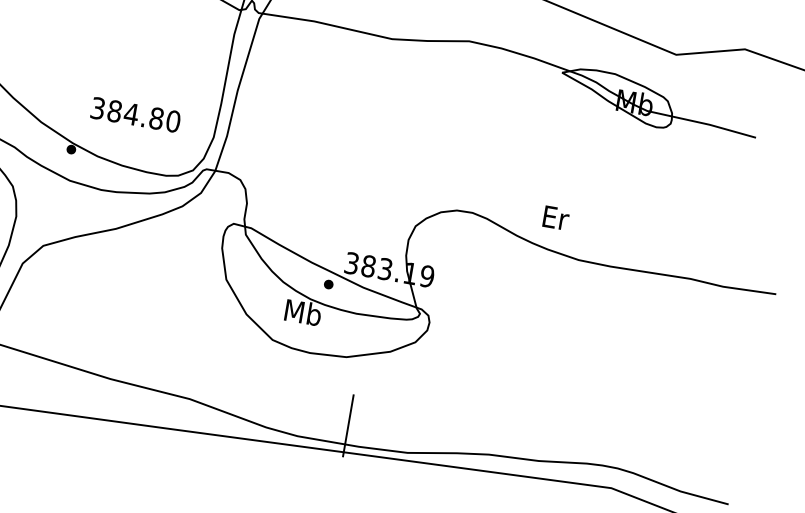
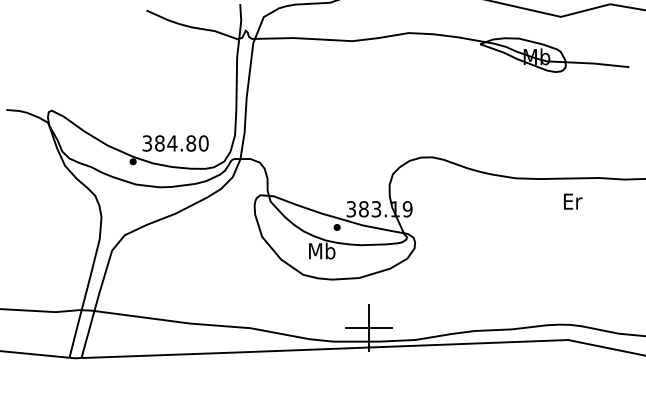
text: (135, 114) -> (175, 143), moved
text: (556, 217) -> (573, 201), moved
line: (347, 425) -> (368, 327), added

